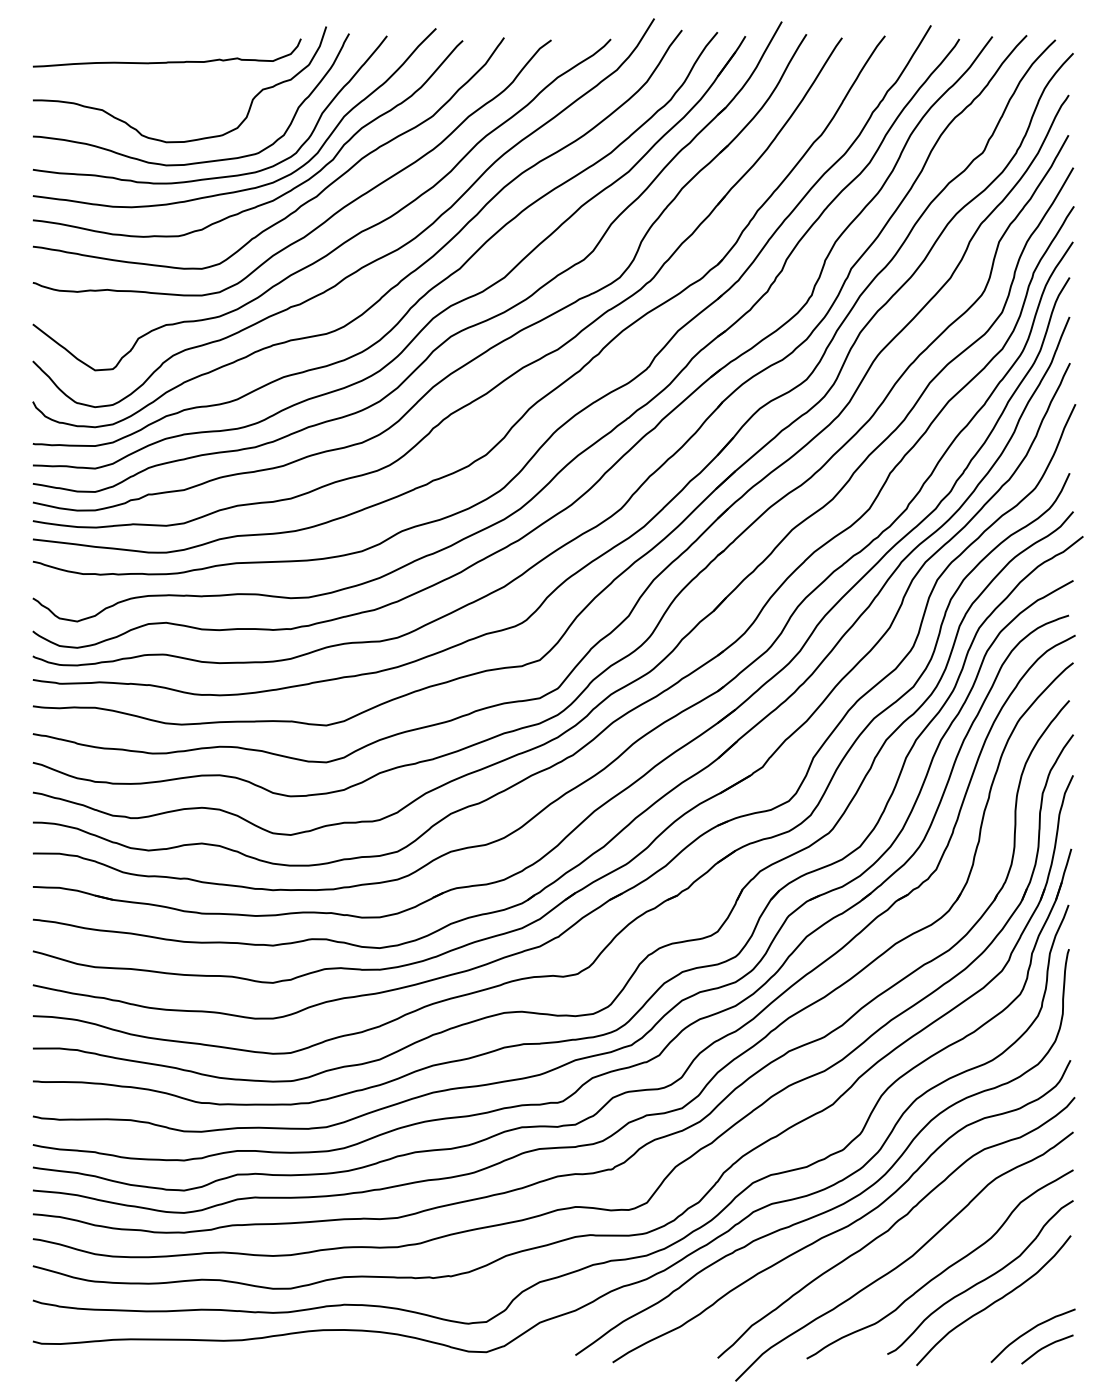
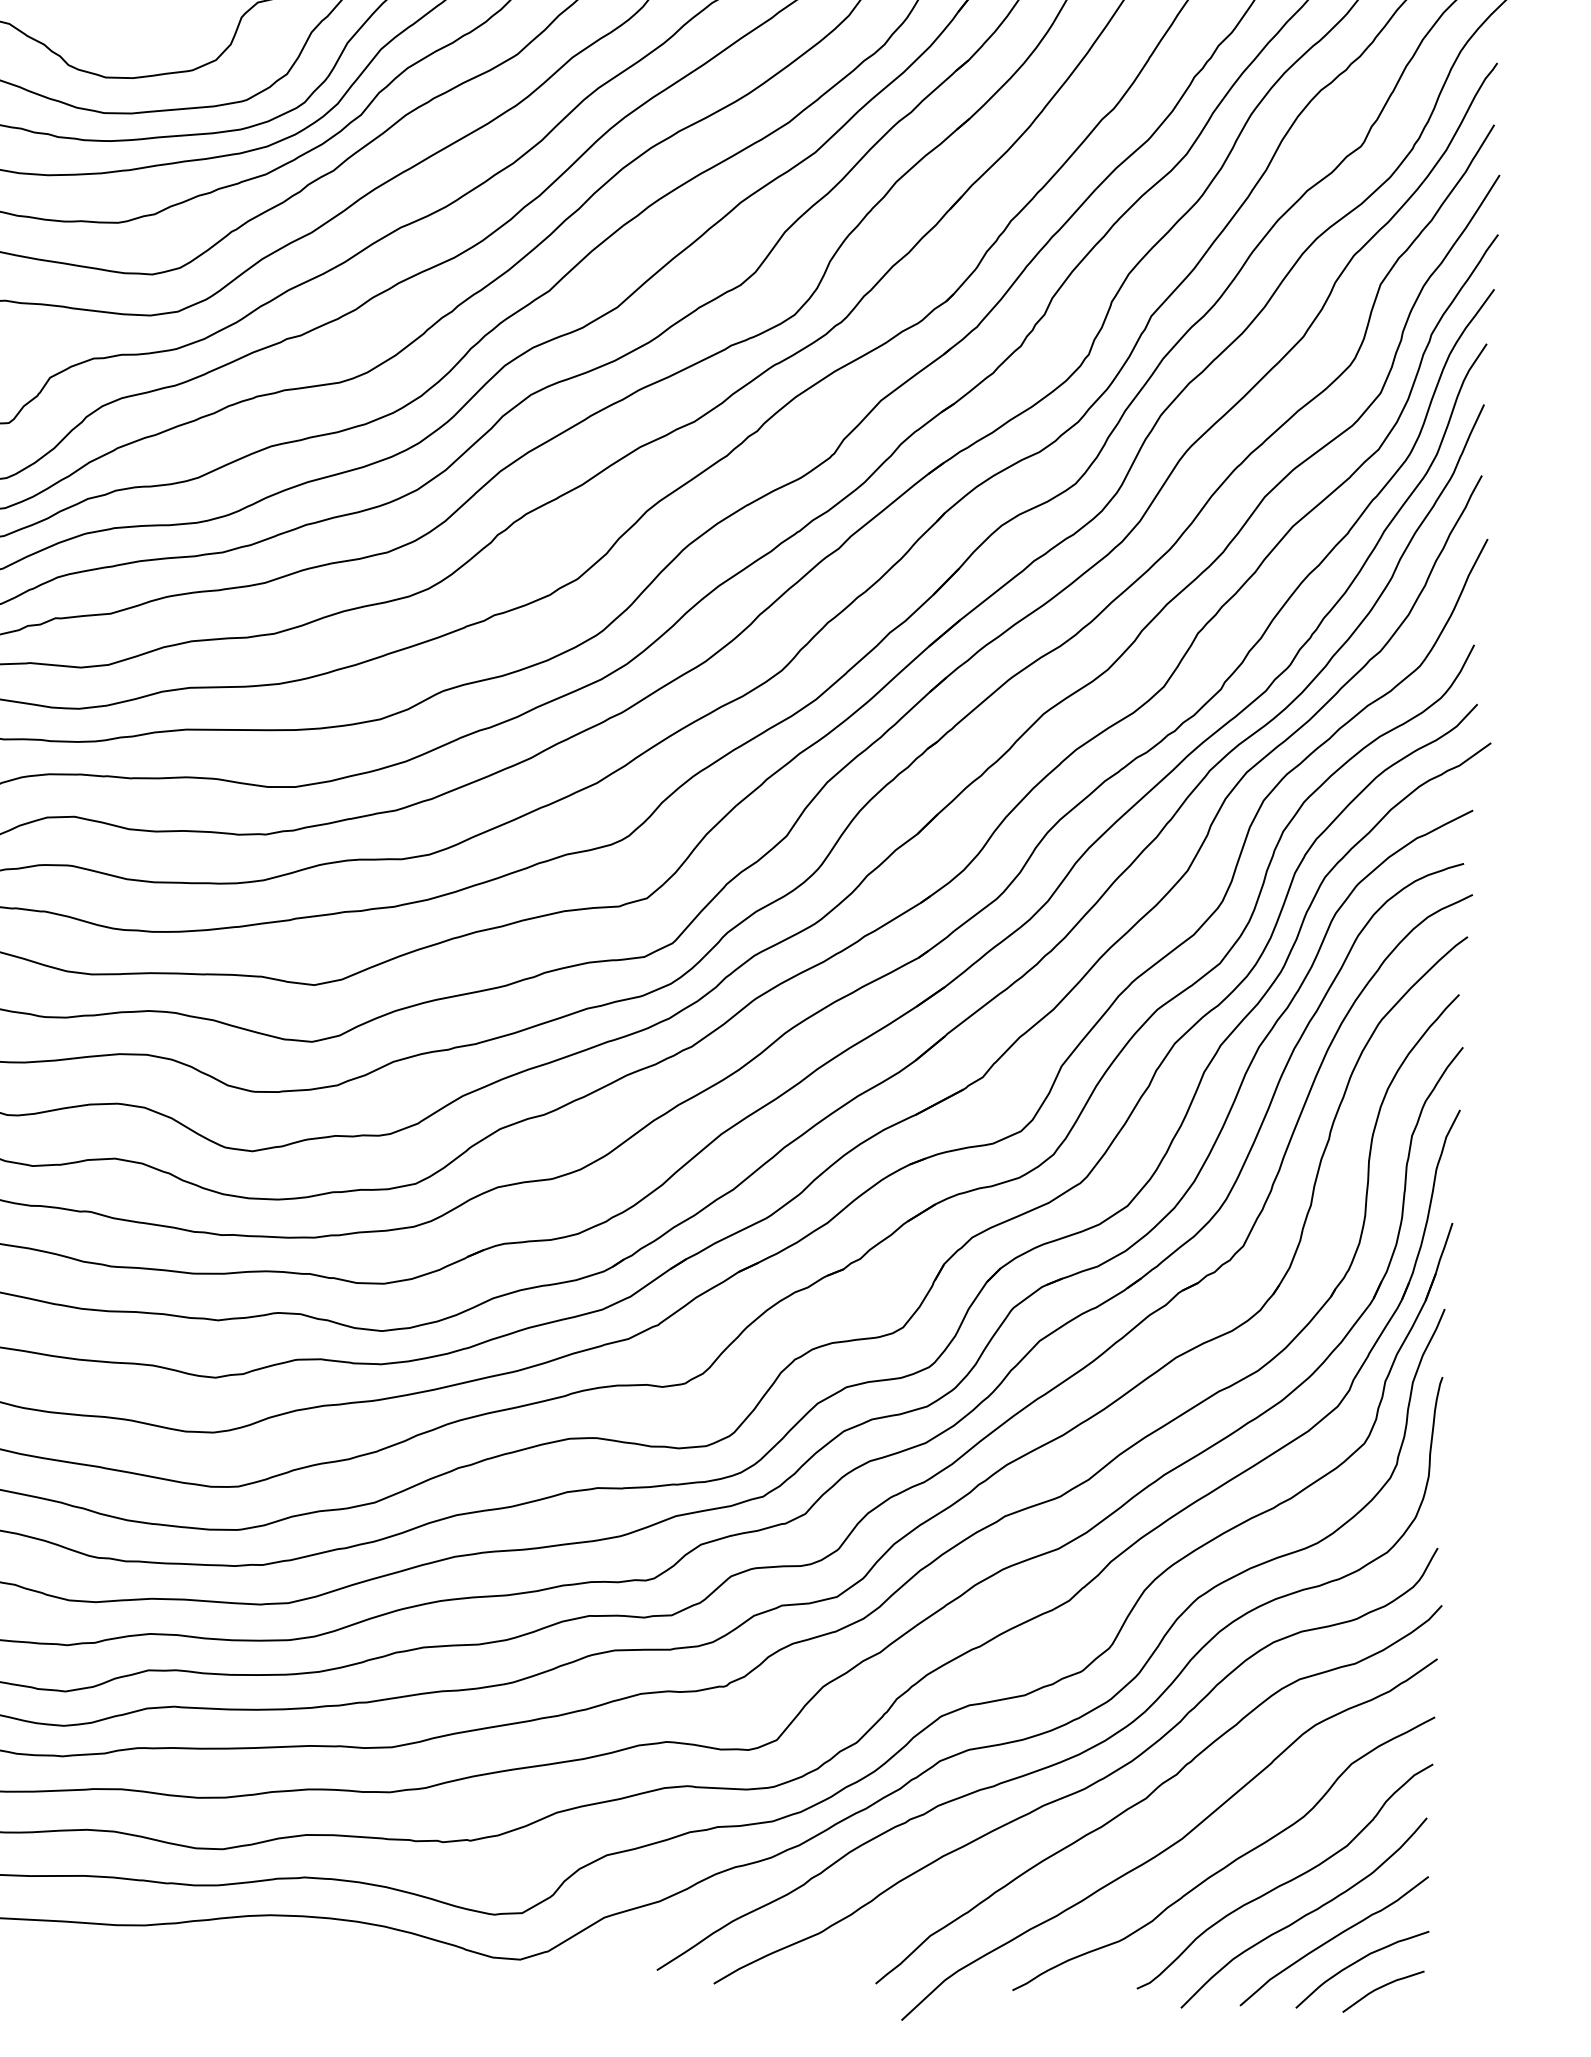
curve: (1013, 1317) -> (1333, 1940), added

